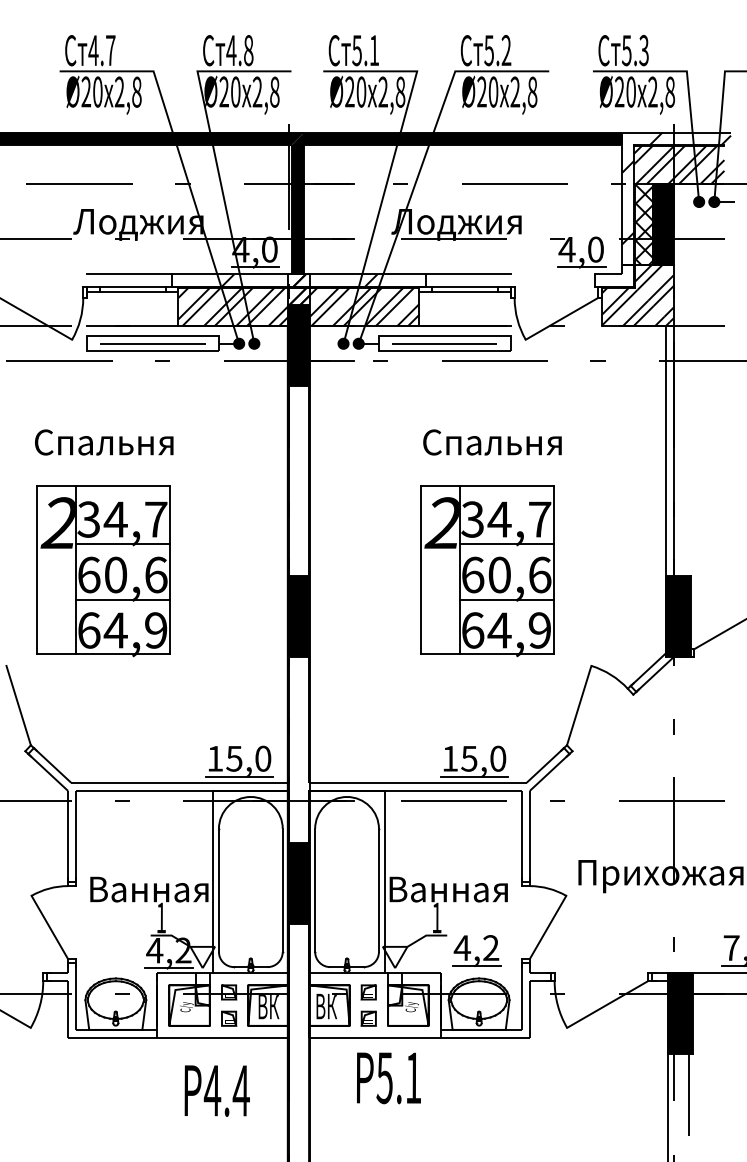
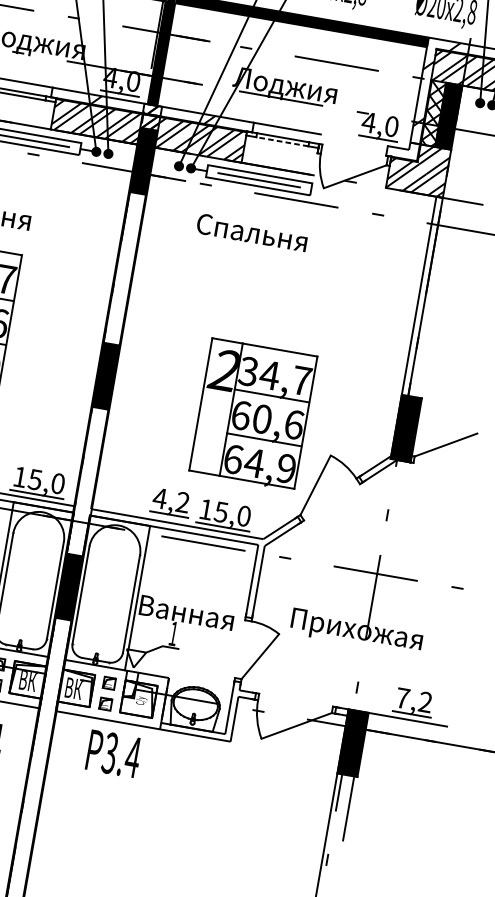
line: (465, 291) -> (282, 141), solid -> dashed
text: (492, 442) -> (252, 232), moved
part: (487, 571) -> (253, 414), moved
part: (476, 950) -> (170, 502), moved
text: (399, 1077) -> (121, 754), 5.1 -> 3.4

